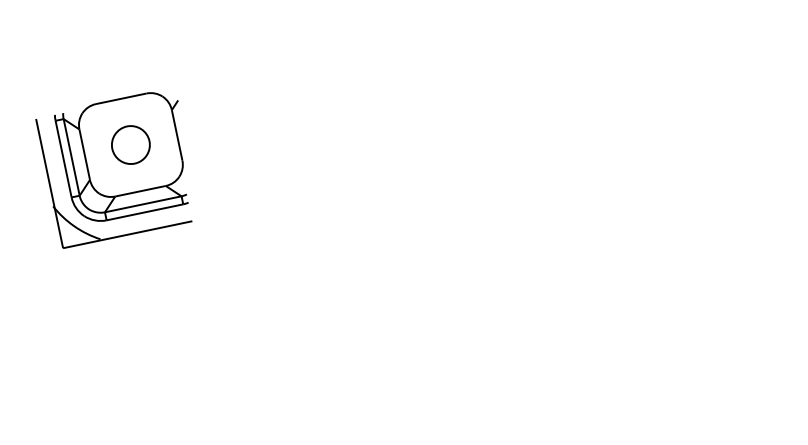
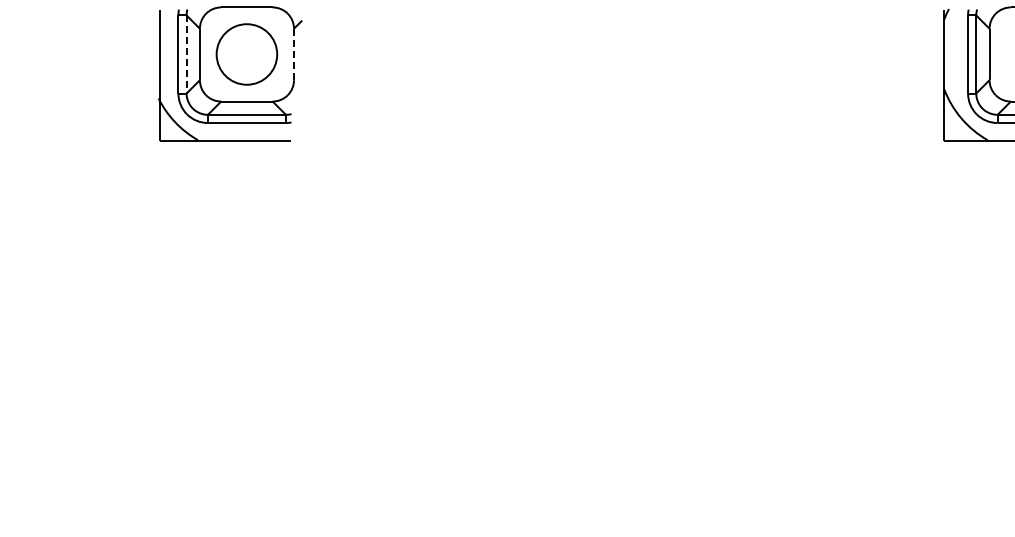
line: (177, 135) -> (294, 54), solid -> dashed
part: (130, 145) -> (246, 54), size x1.6
line: (71, 157) -> (186, 54), solid -> dashed

